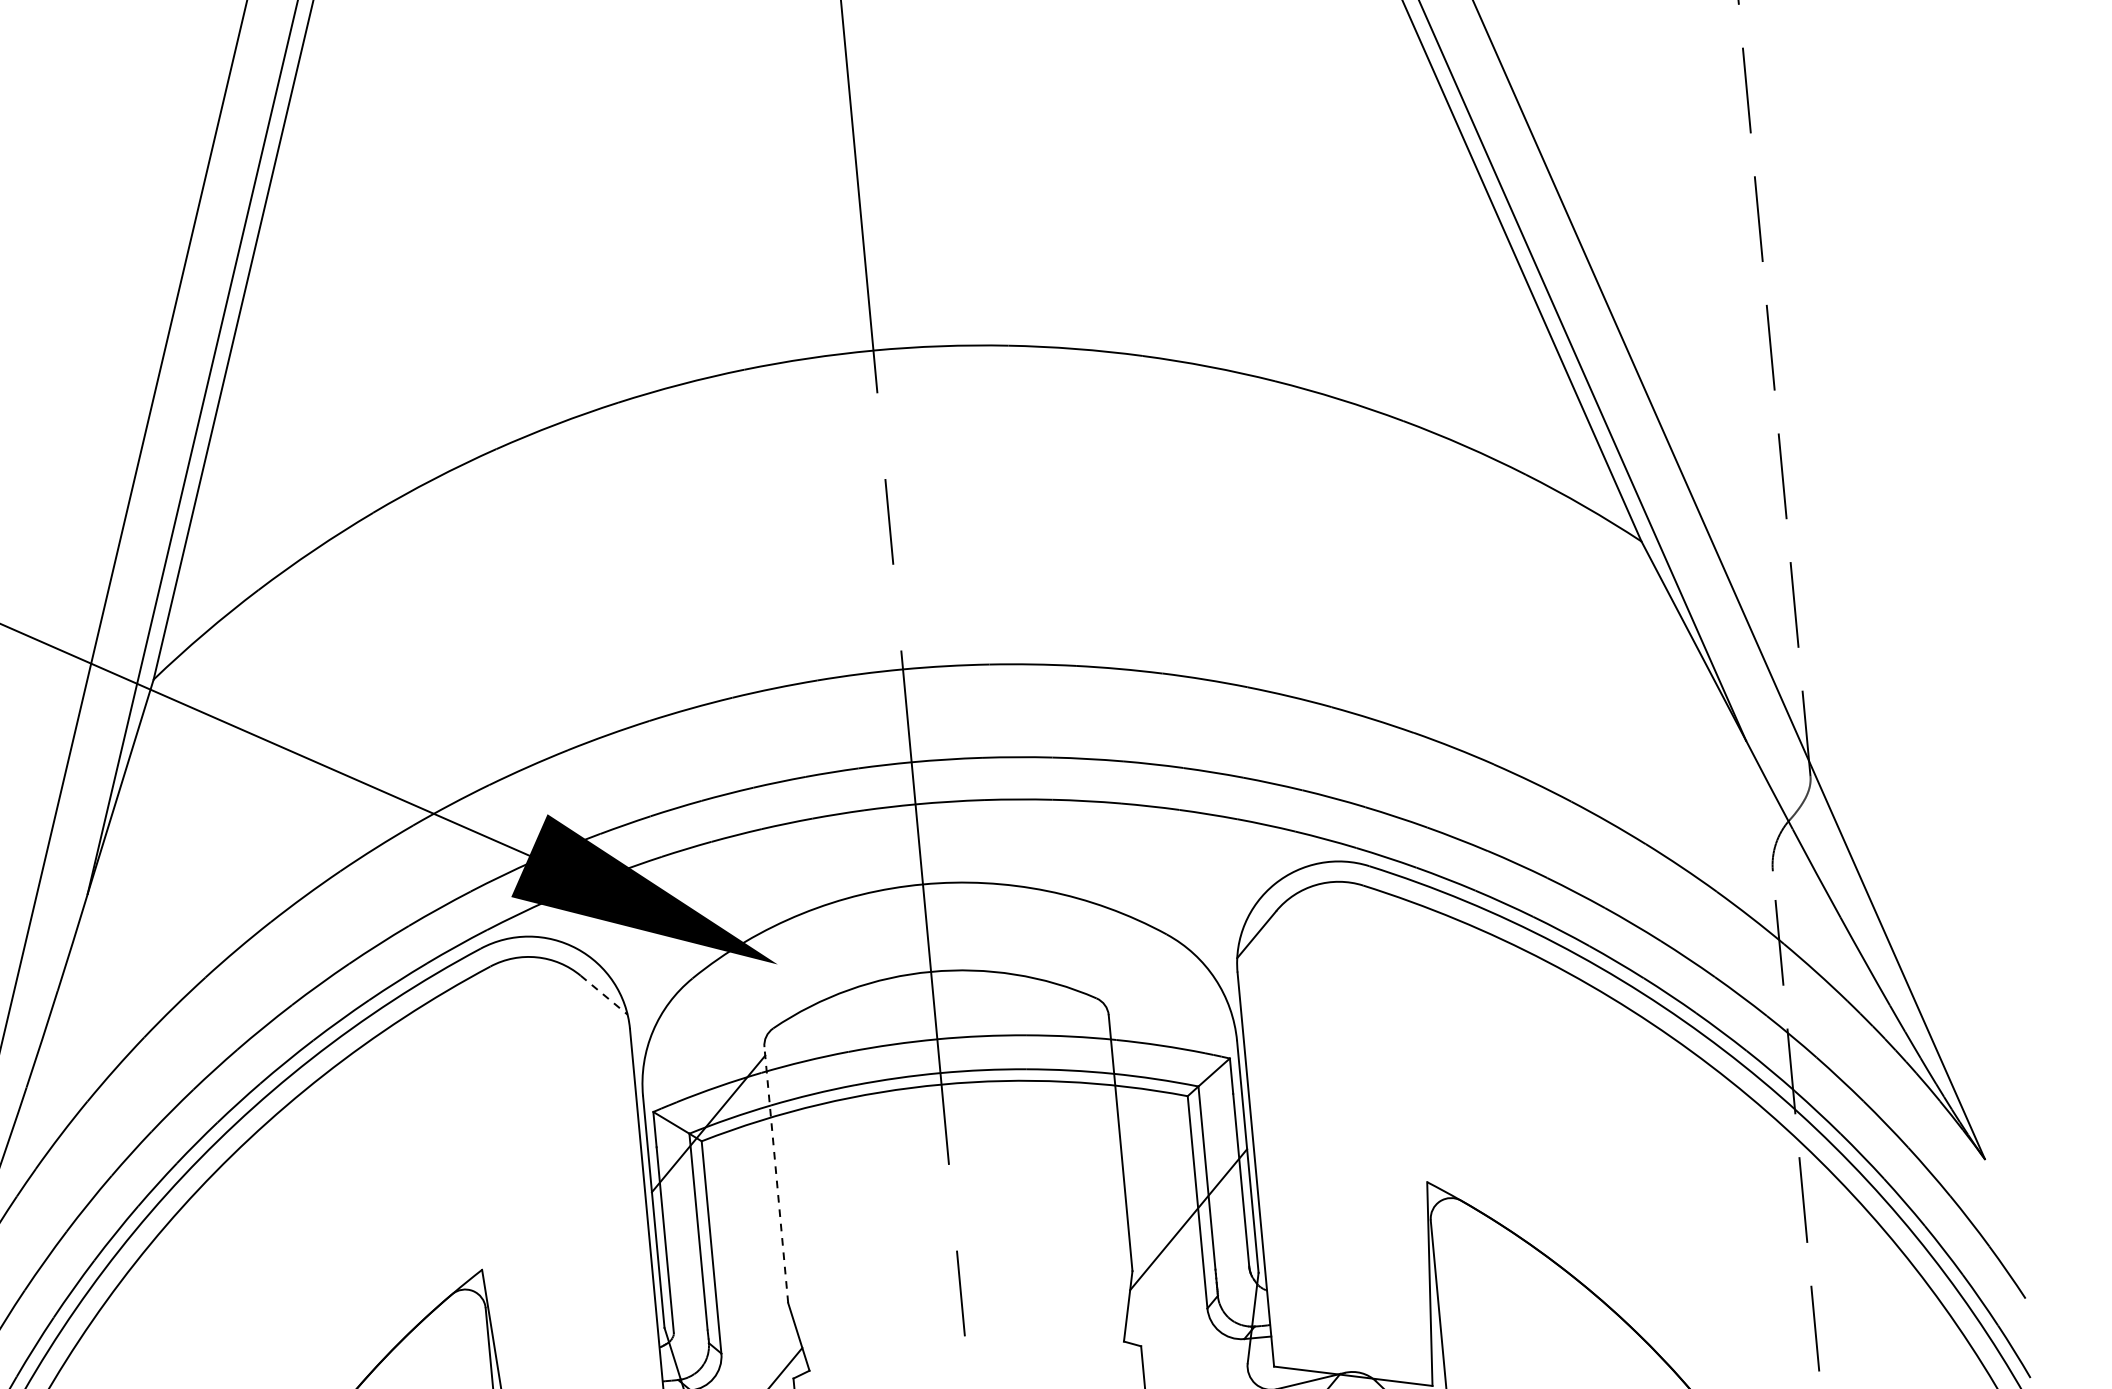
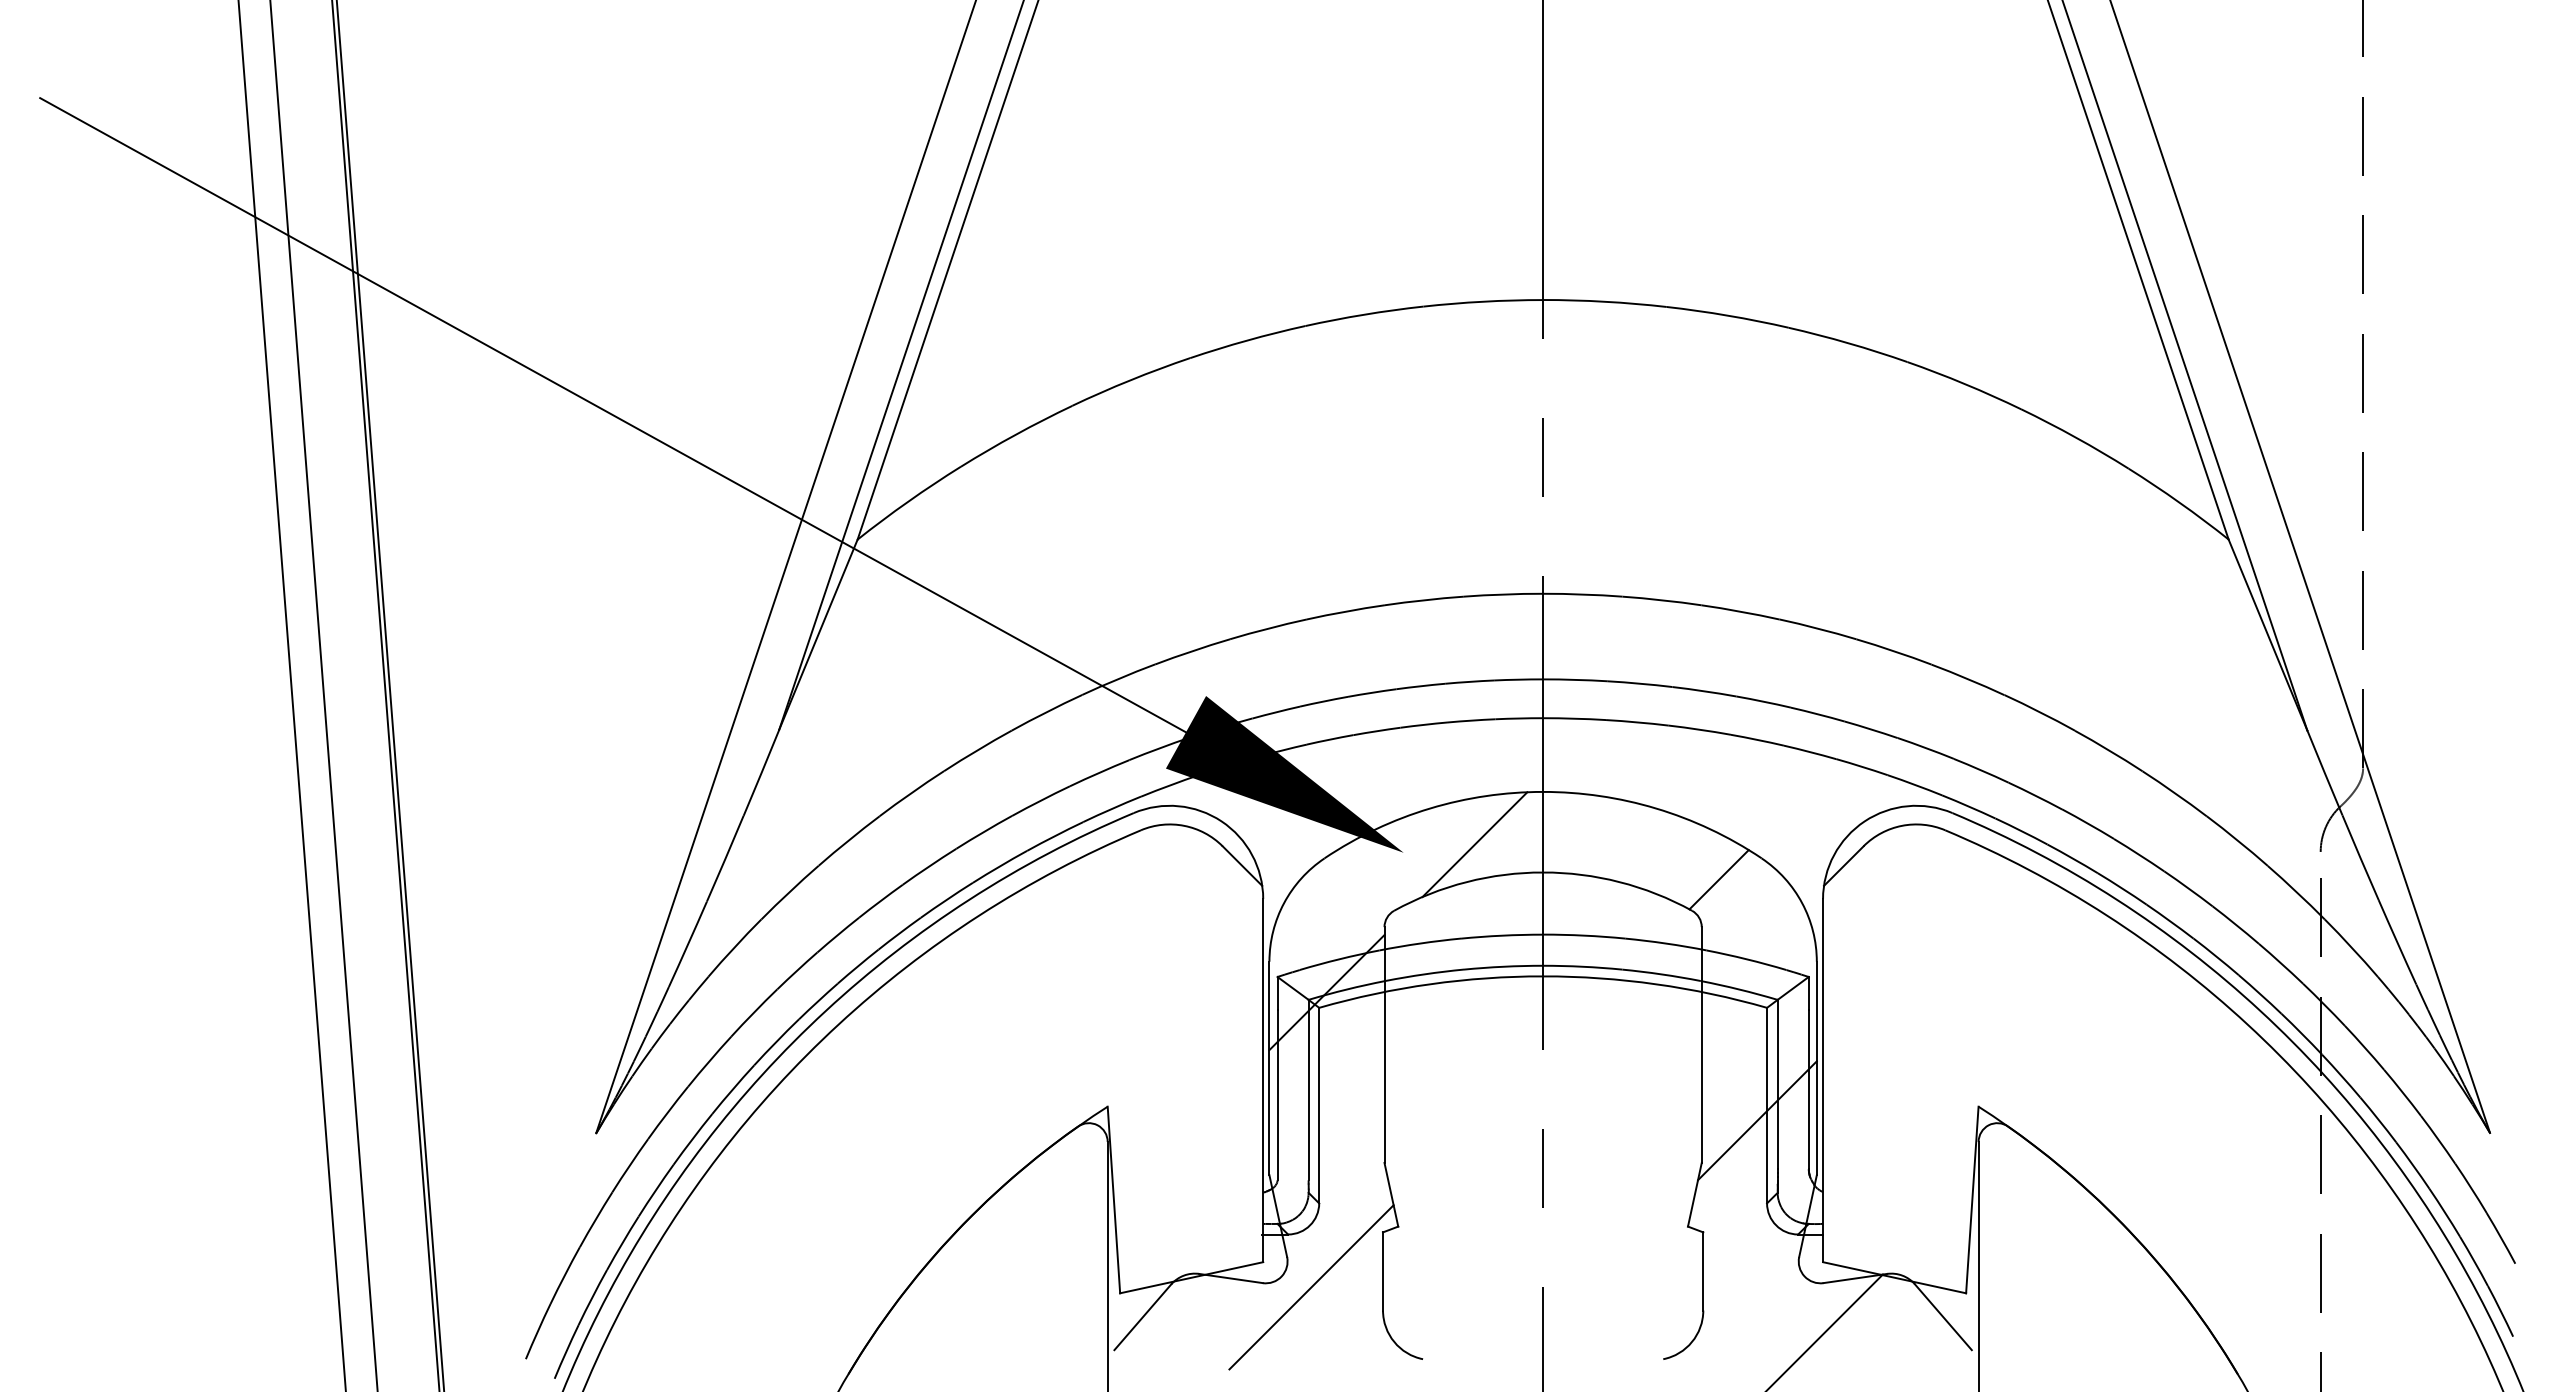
line: (853, 948) -> (1474, 844), added
line: (1122, 961) -> (1718, 879), added
line: (604, 995) -> (1242, 866), dashed -> solid
line: (776, 1175) -> (1384, 1045), dashed -> solid

